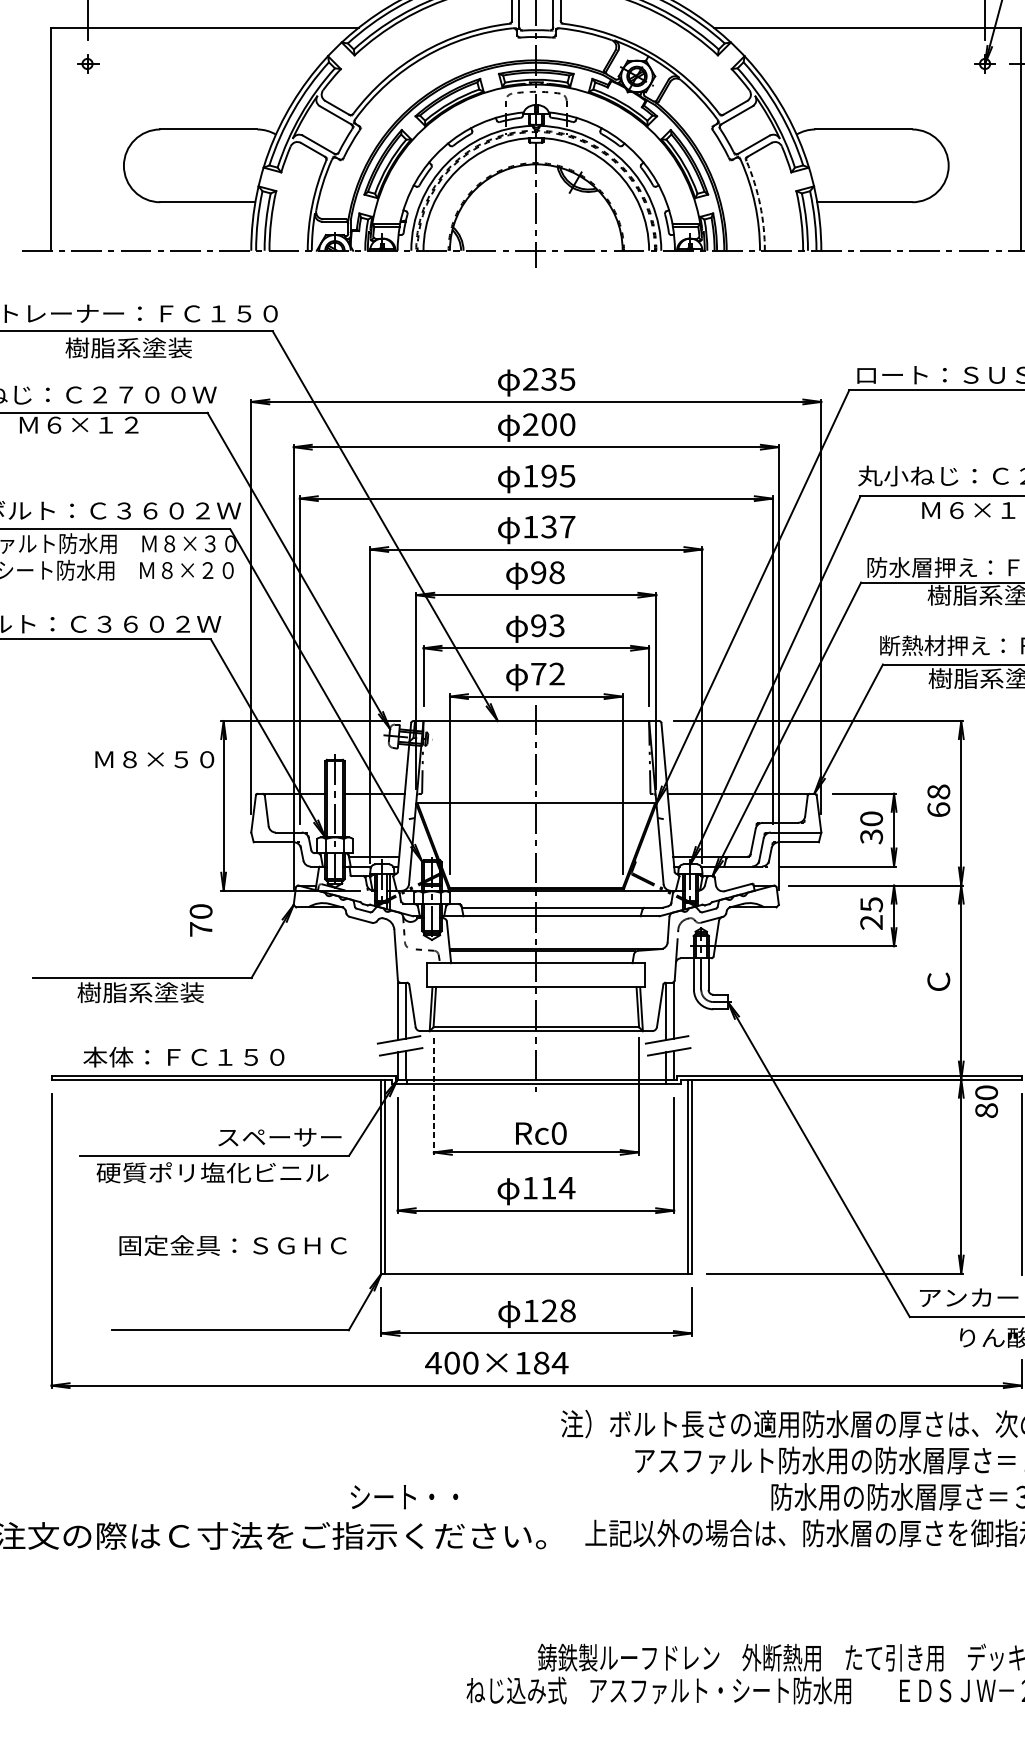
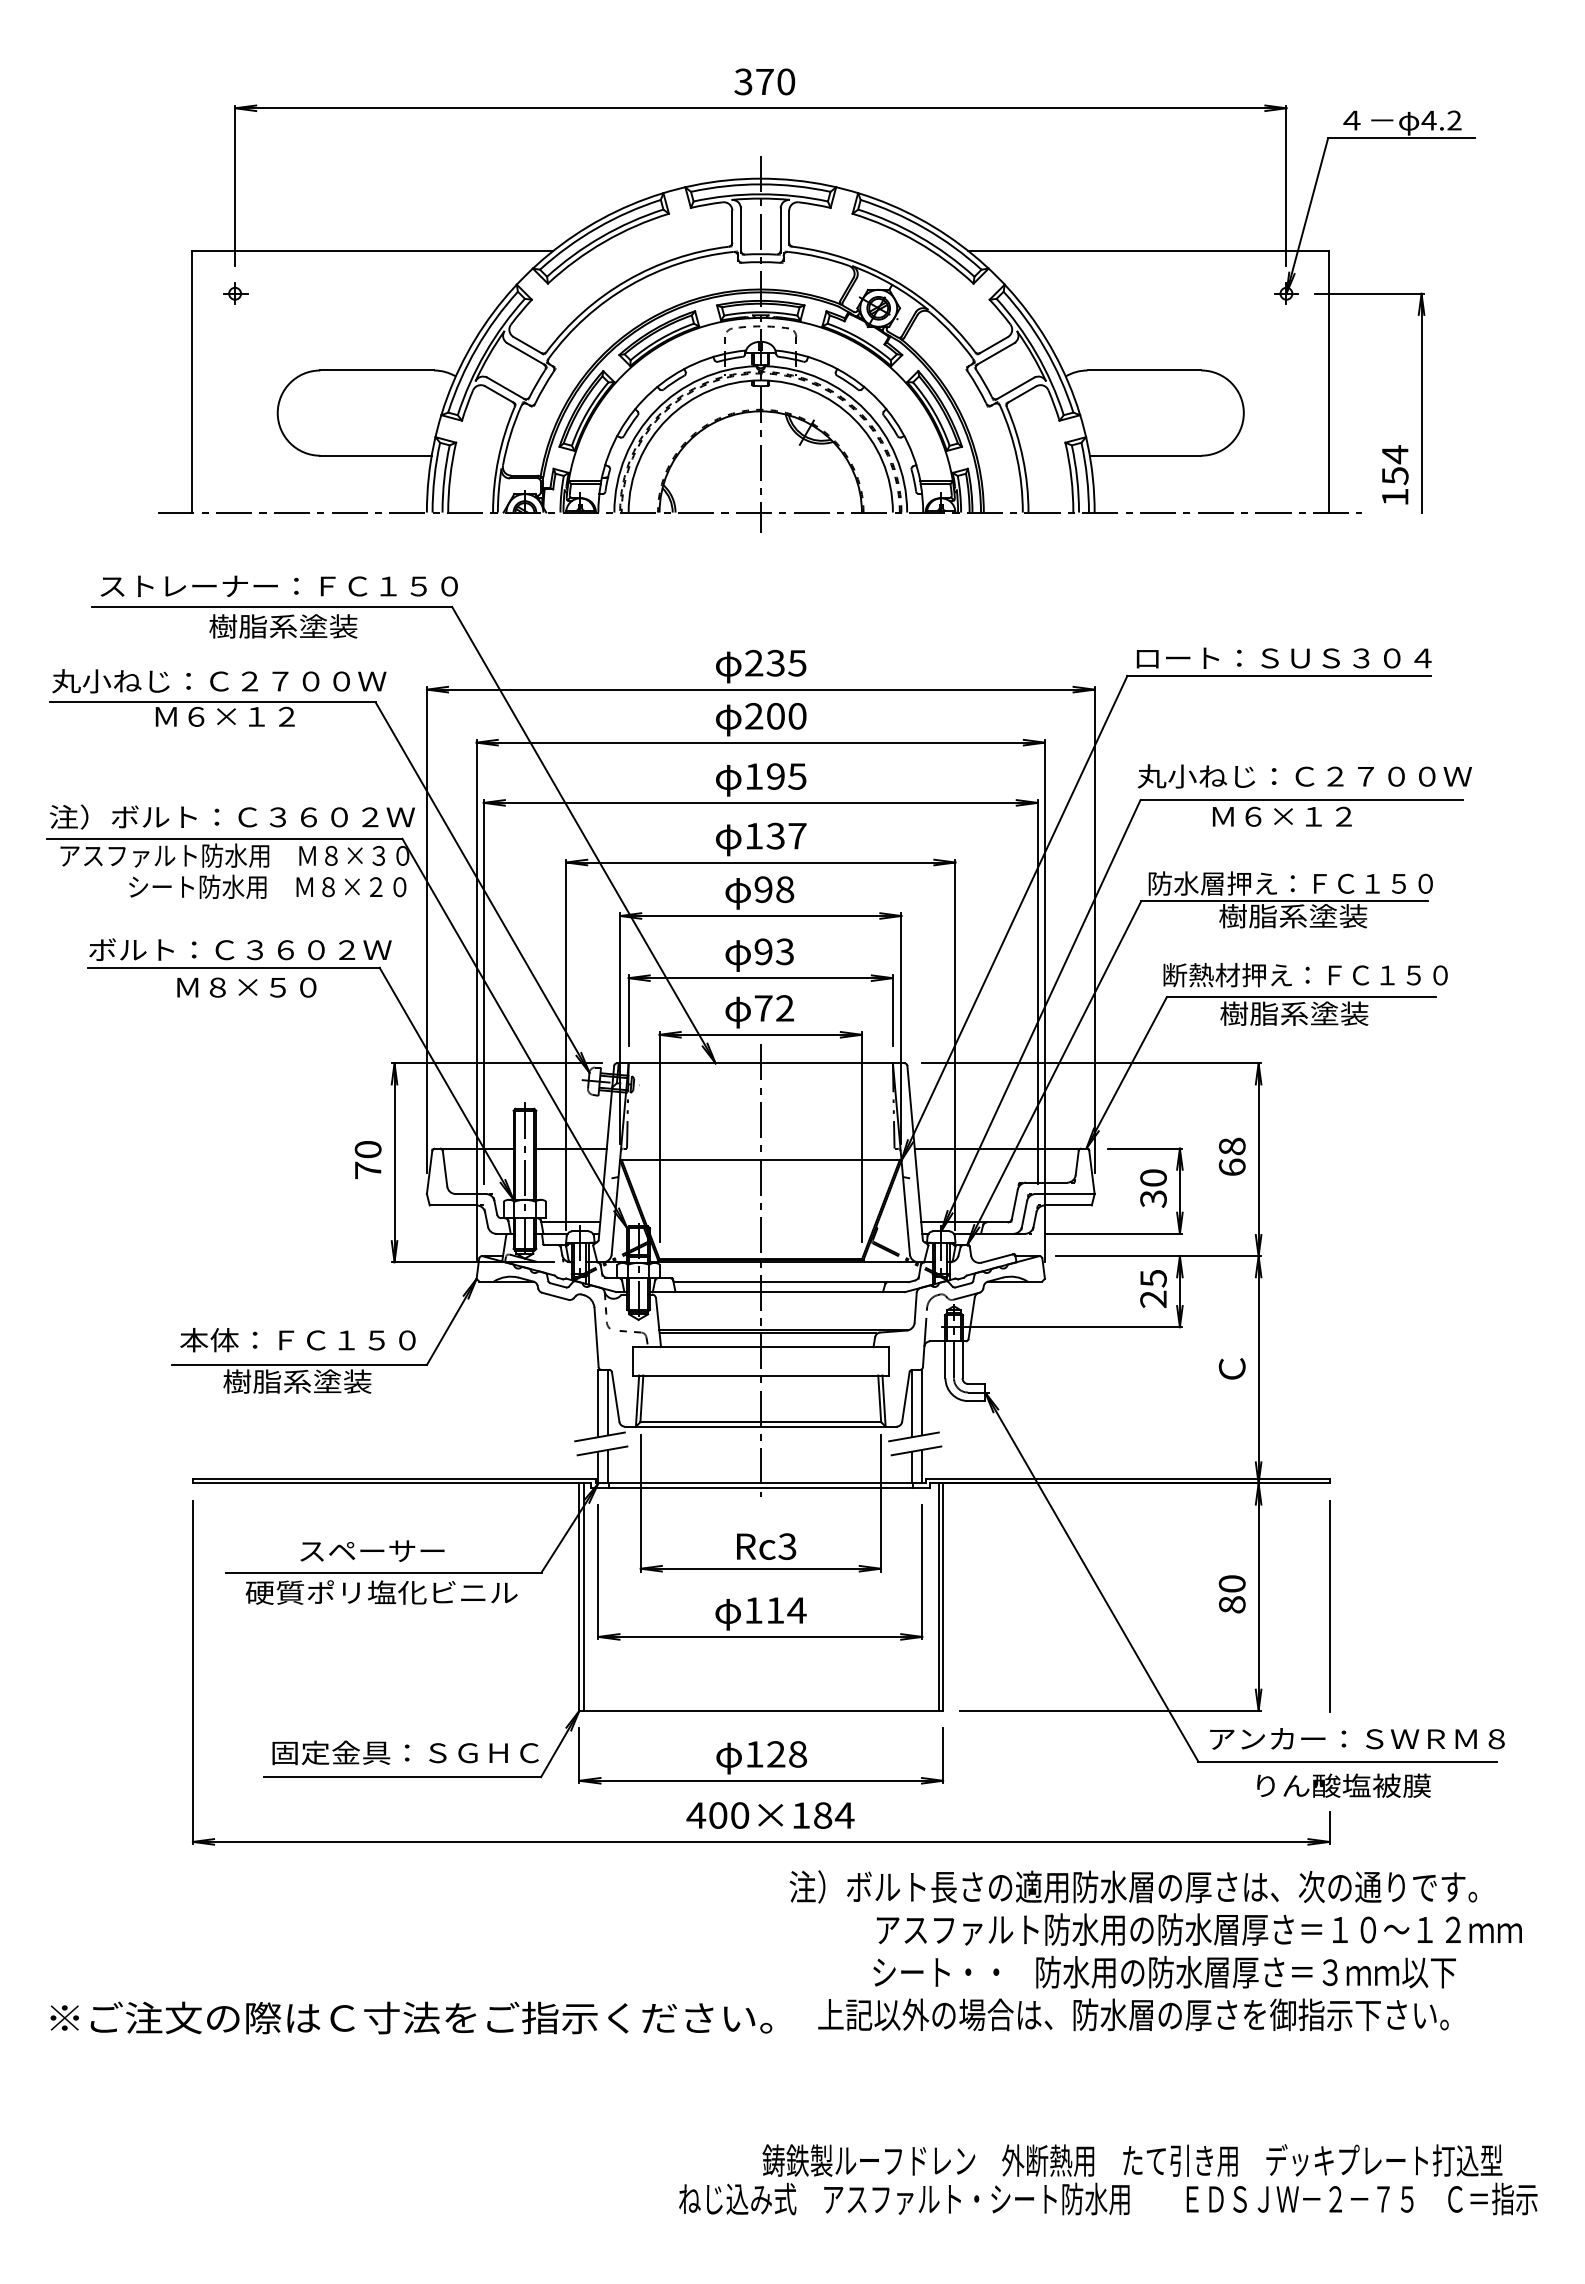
arc: (760, 204) -> (1023, 458), dashed -> solid
text: (154, 759) -> (246, 987), moved
text: (200, 920) -> (367, 1159), moved
text: (183, 1057) -> (297, 1340), moved
line: (433, 1096) -> (640, 1503), dashed -> solid
text: (985, 1101) -> (1231, 1594), moved
text: (559, 1133) -> (787, 1546), Rc0 -> Rc3
text: (279, 1137) -> (372, 1551), moved
text: (232, 1245) -> (405, 1752), moved
text: (496, 1363) -> (770, 1815), moved
text: (404, 1497) -> (936, 1972), moved

